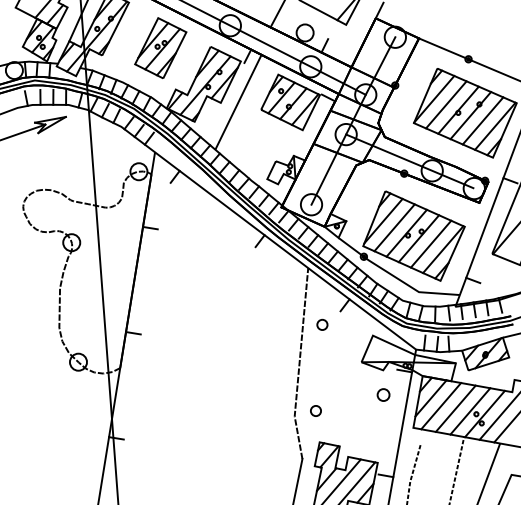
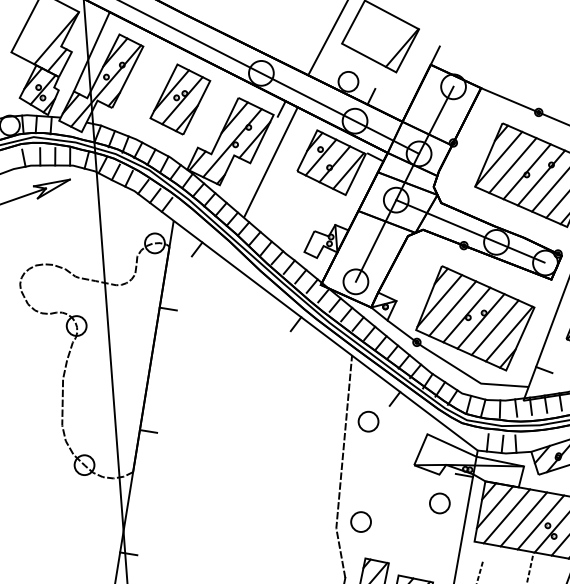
part: (322, 324) -> (368, 421), size x1.67
part: (383, 394) -> (439, 502), size x1.43
part: (315, 410) -> (360, 521), size x1.67

